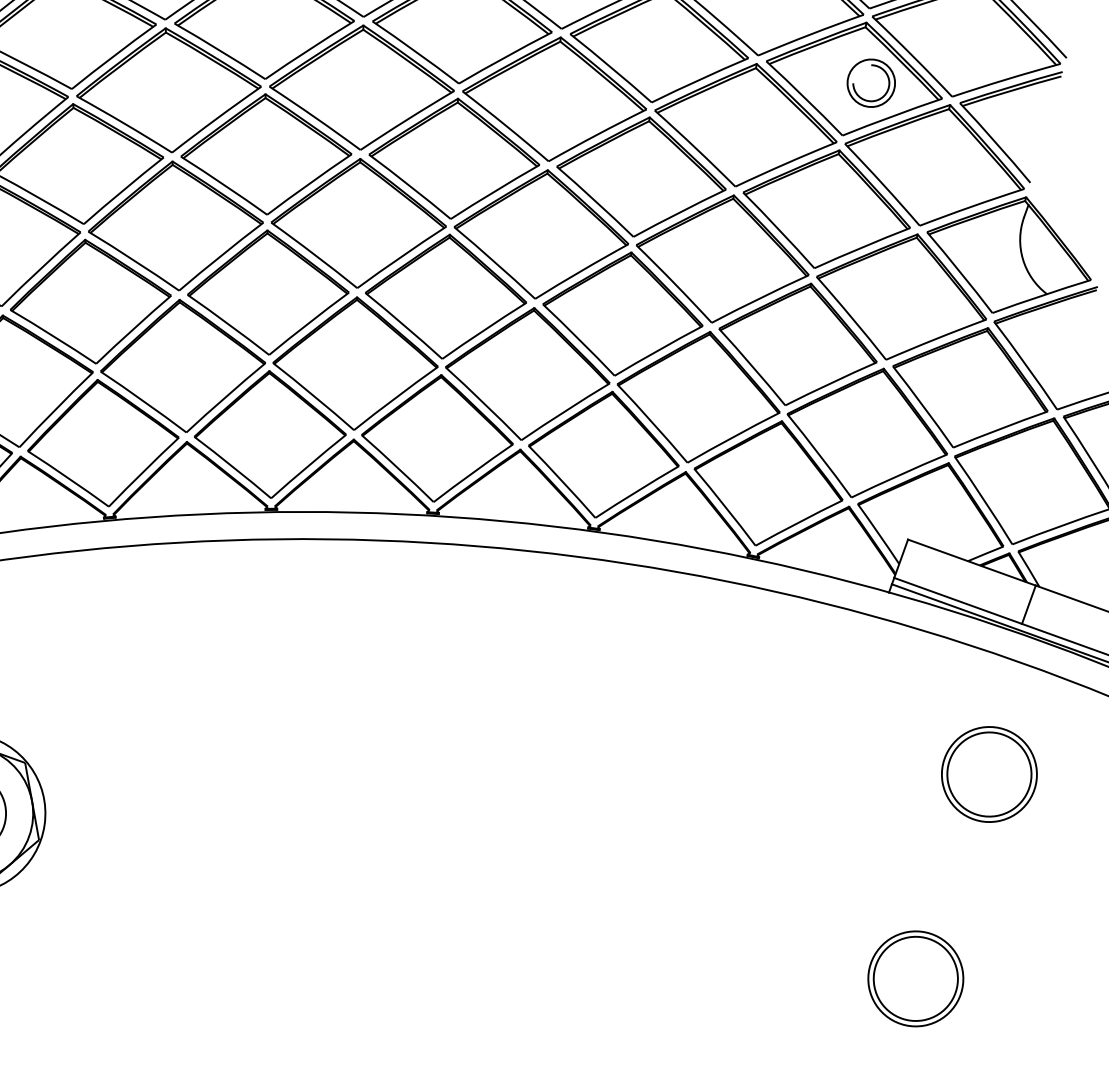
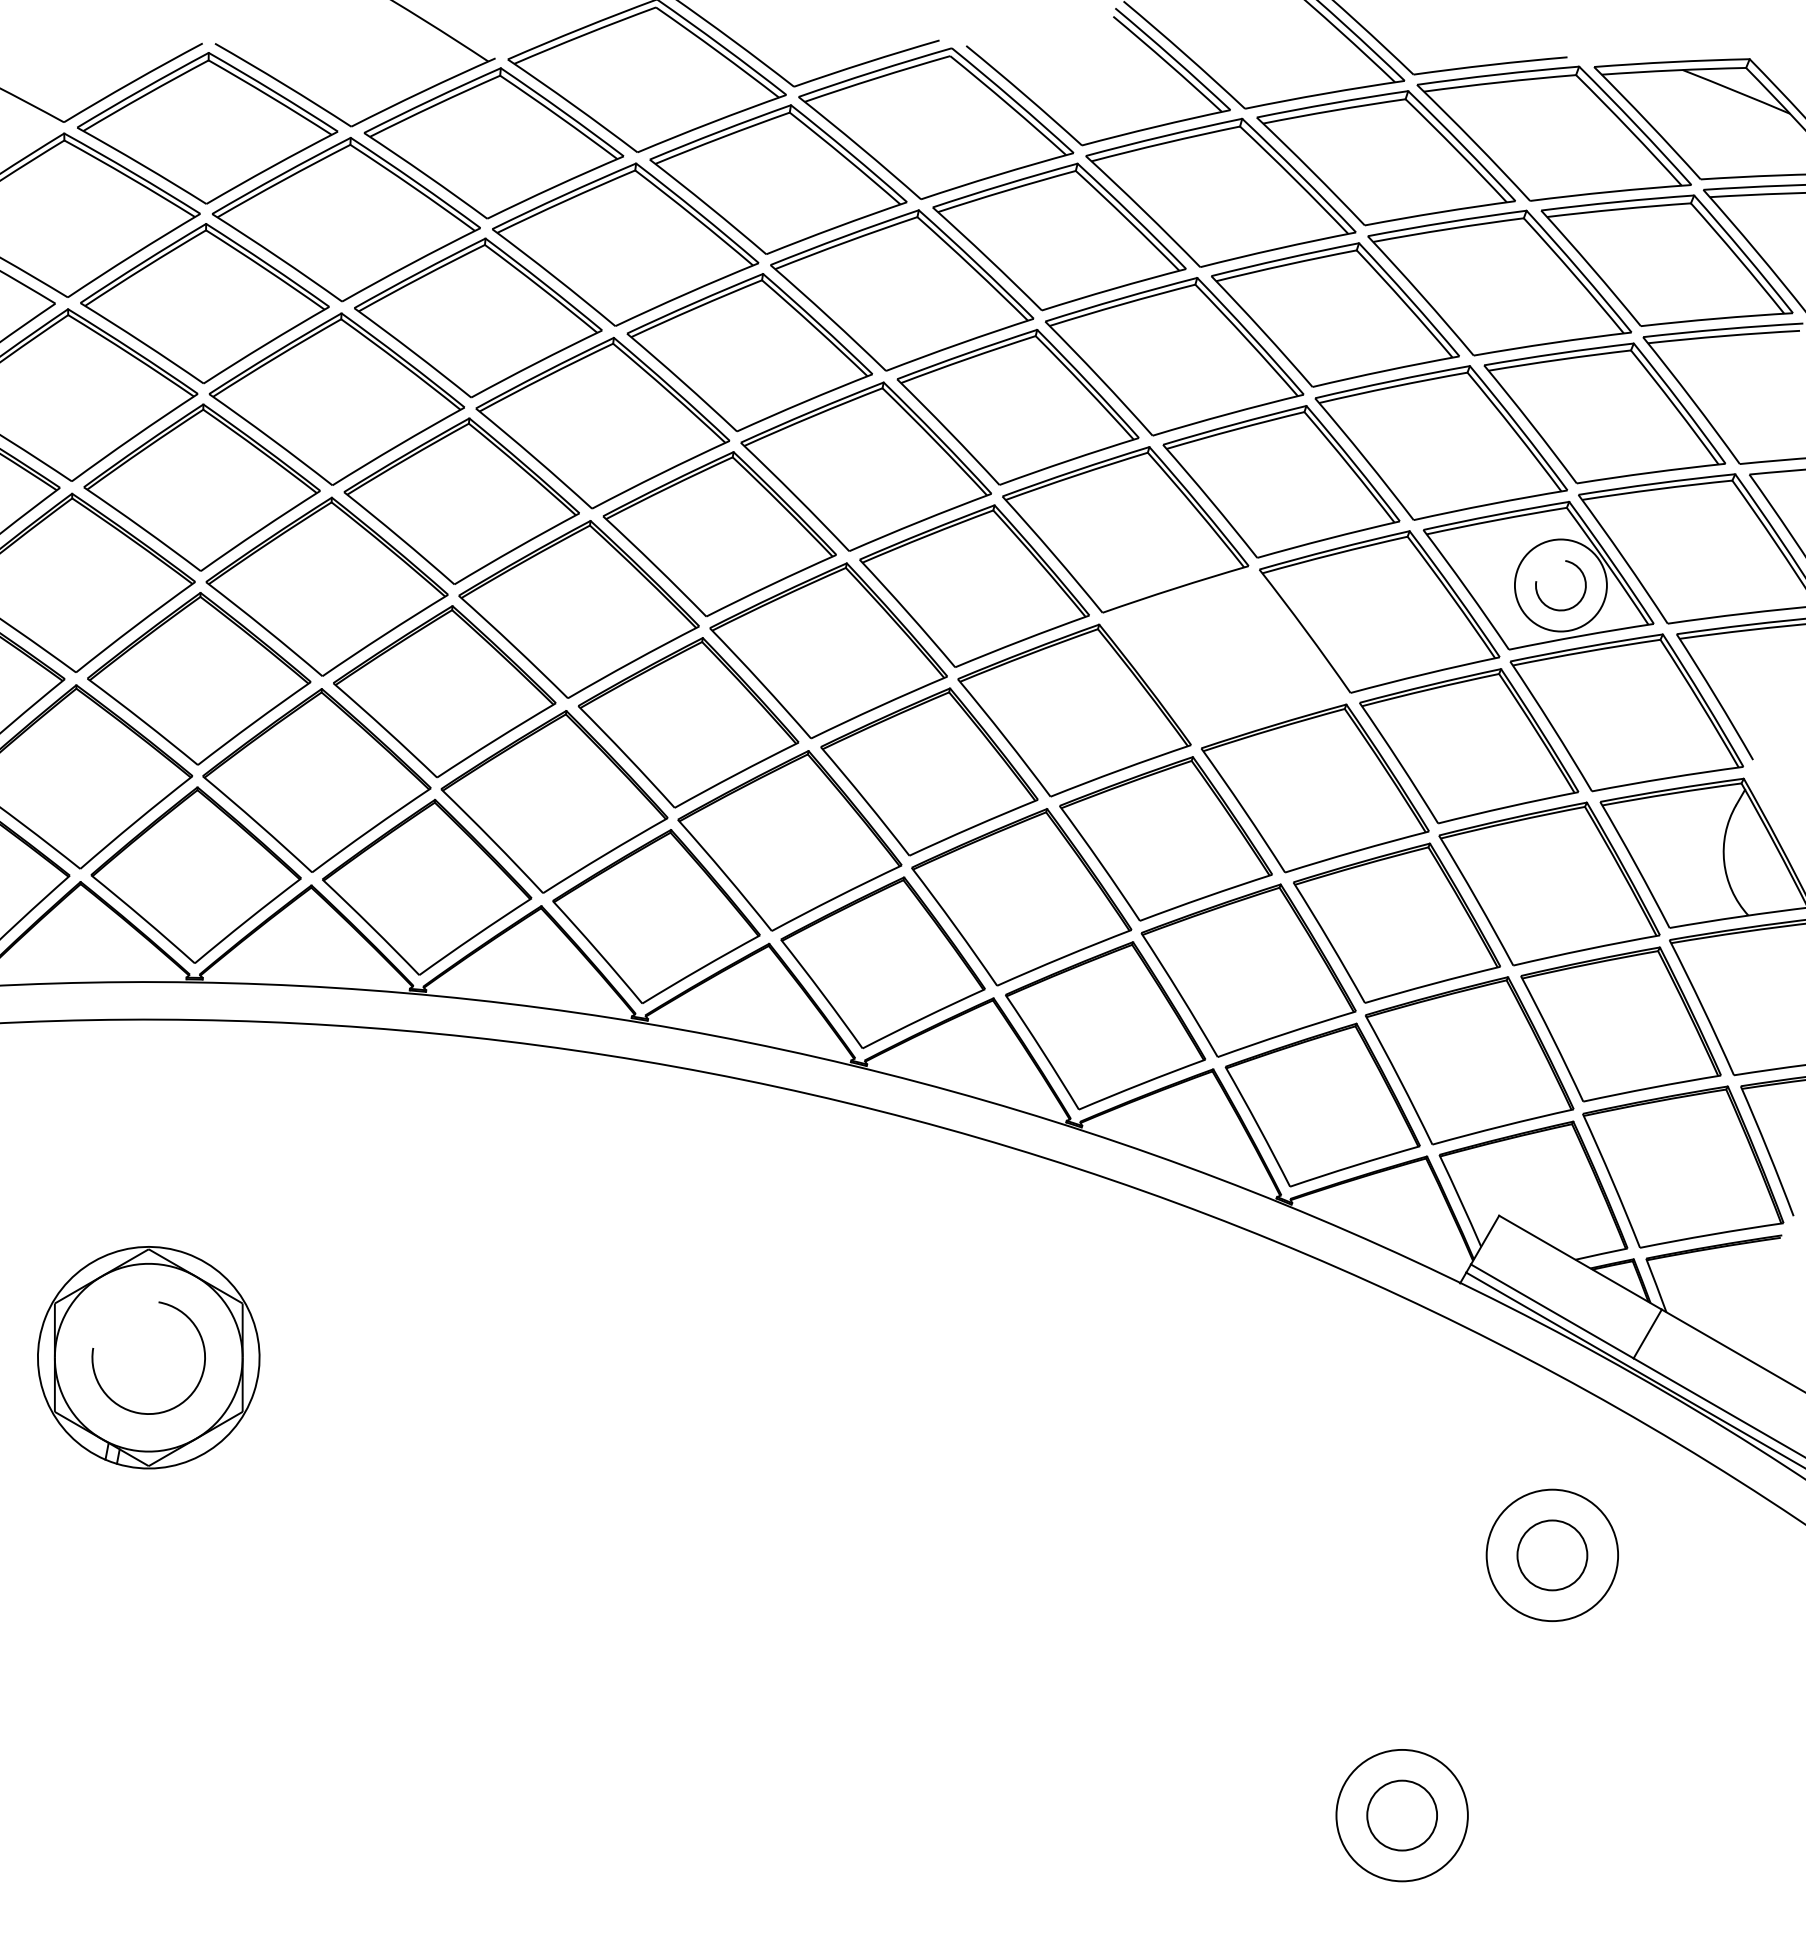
circle: (871, 83) -> (1560, 585), size x1.4
part: (641, 176) -> (1224, 656), removed
circle: (989, 774) -> (1552, 1555), size x0.6
circle: (915, 978) -> (1401, 1815), size x0.6

